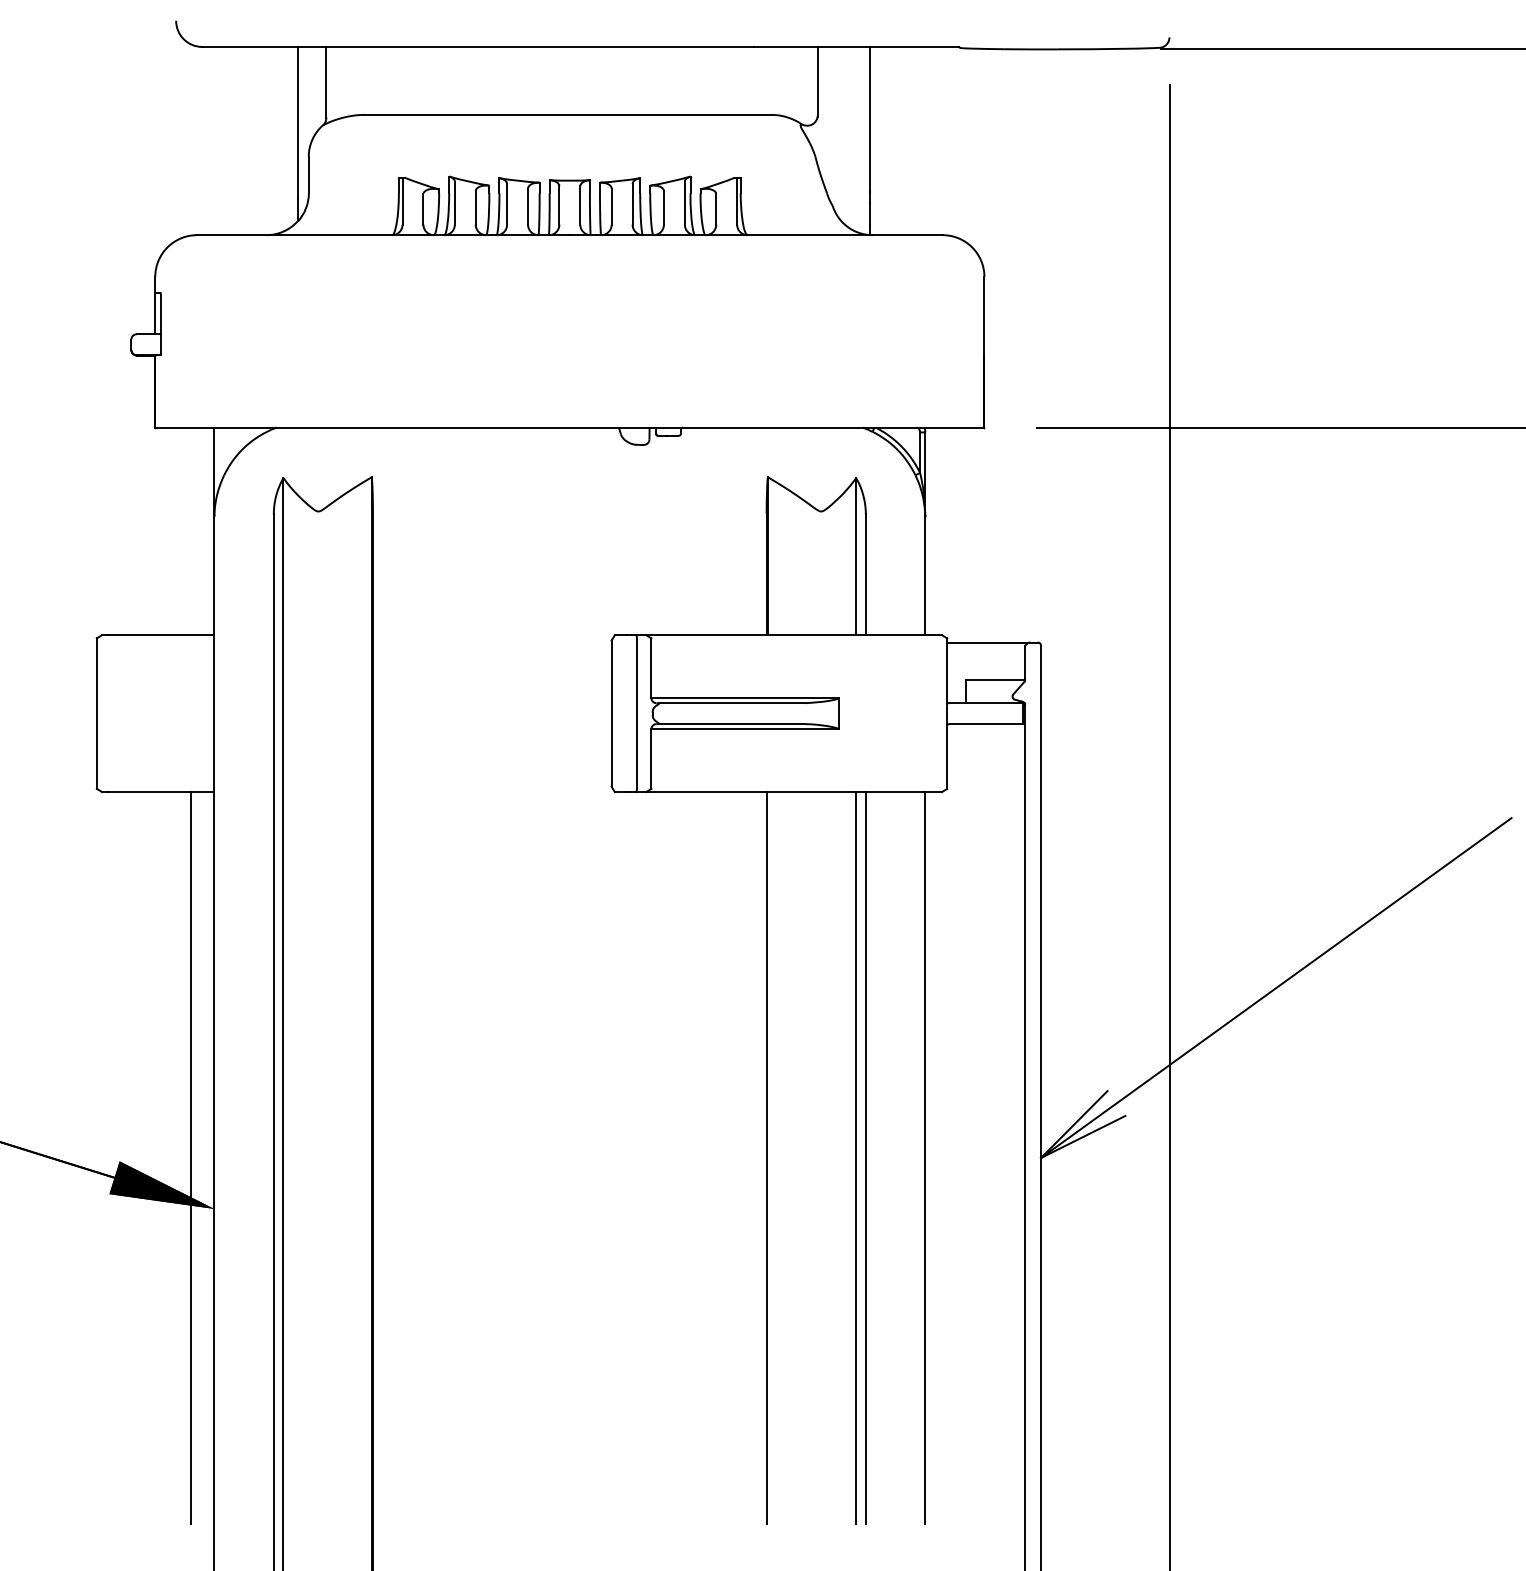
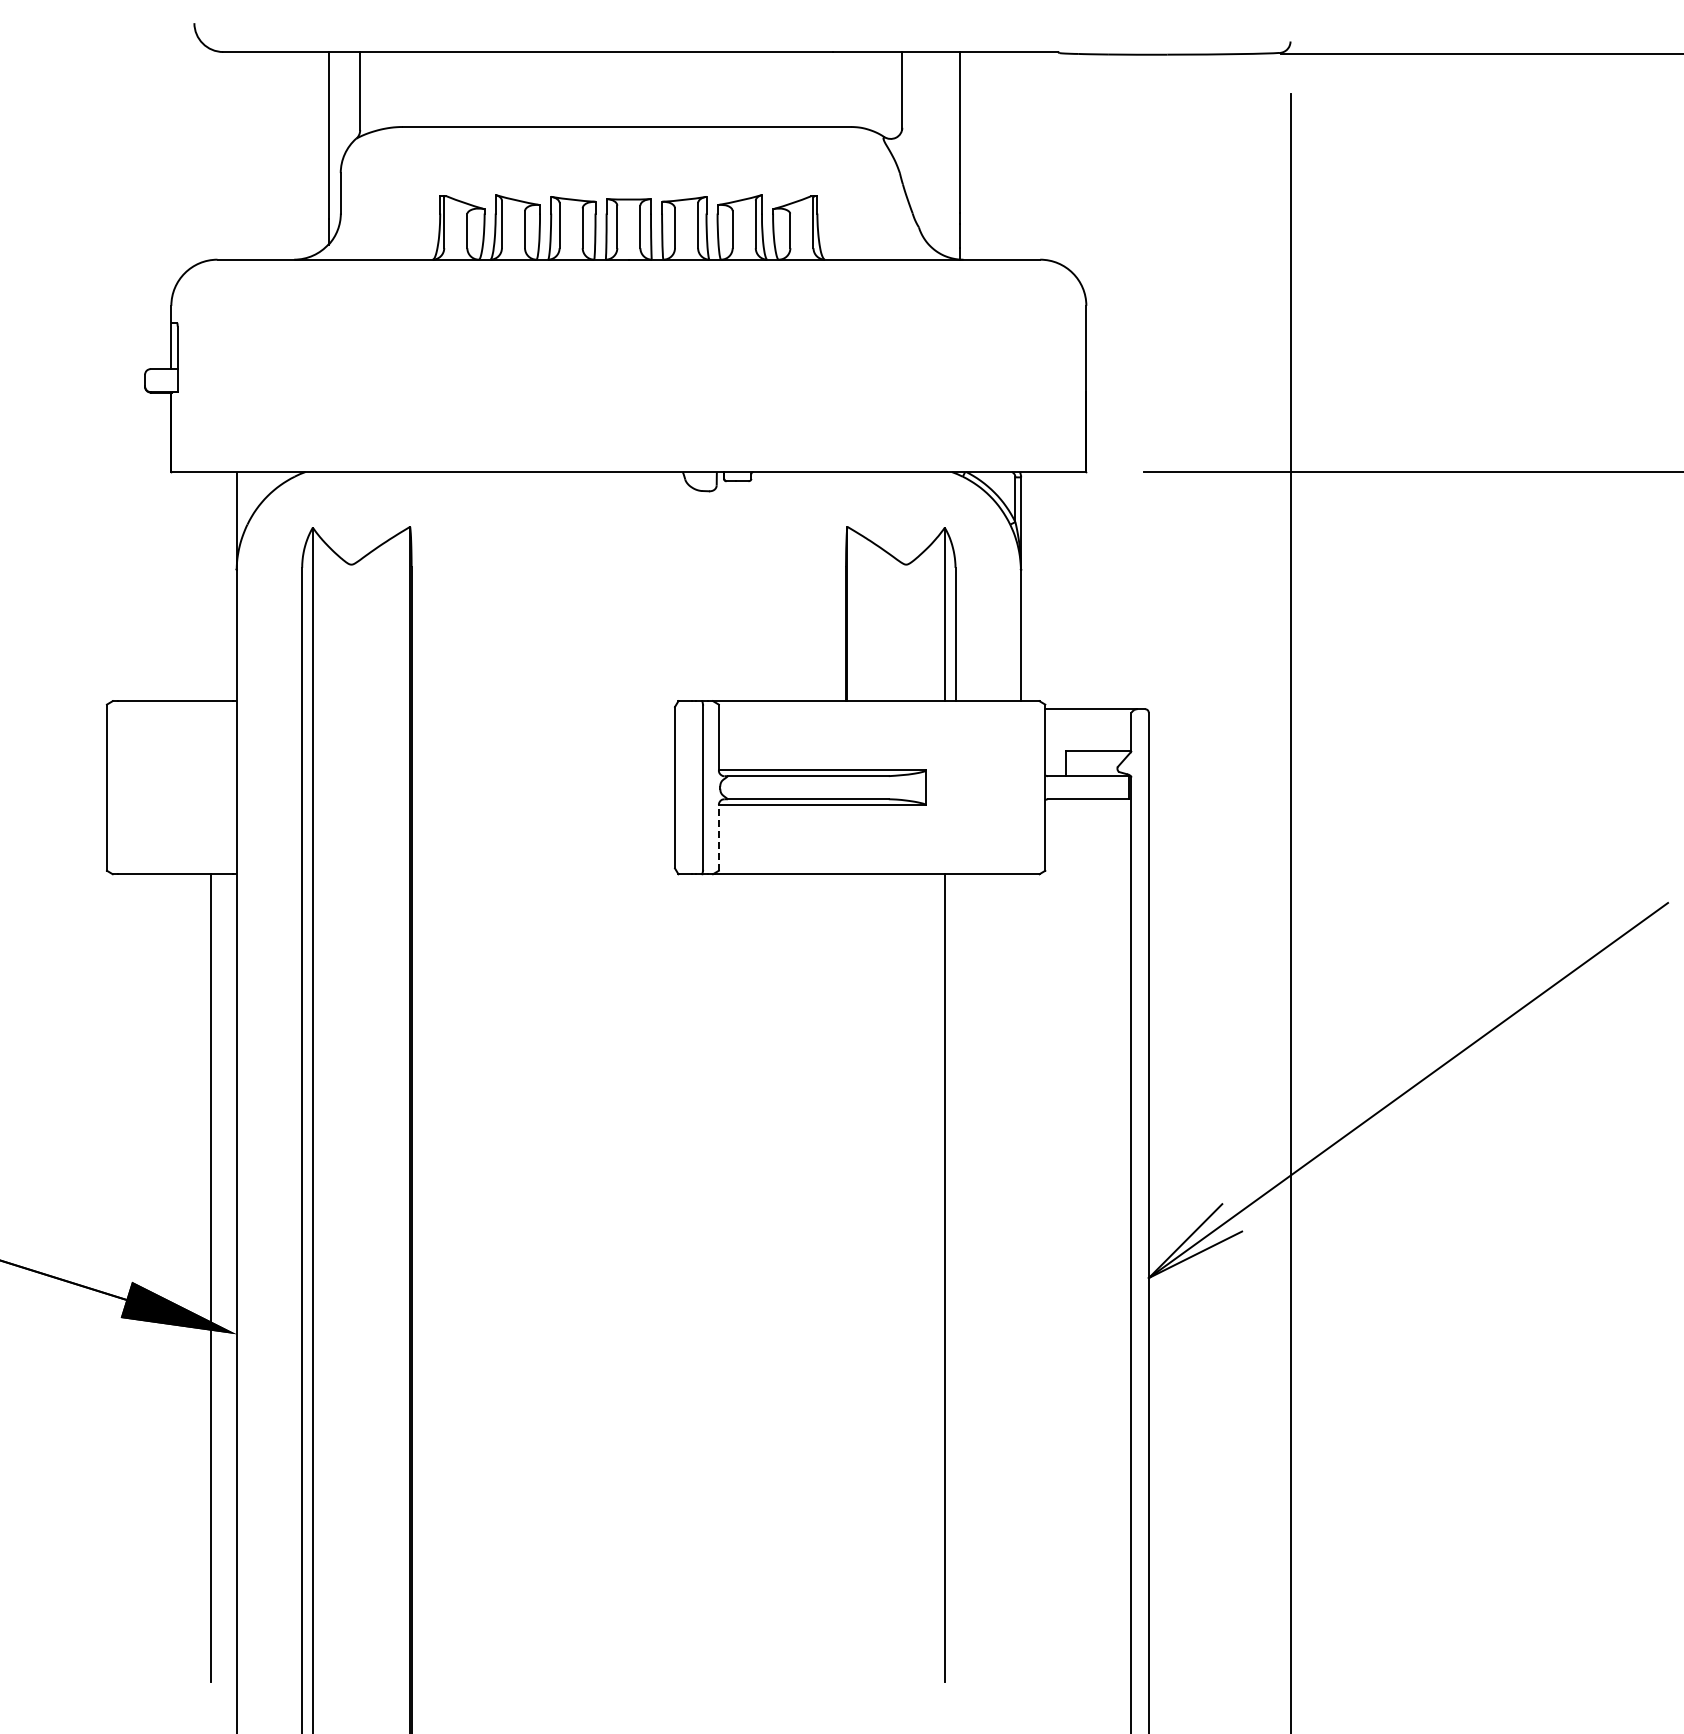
line: (651, 758) -> (718, 837), solid -> dashed
line: (767, 1157) -> (846, 1277), removed
line: (865, 1157) -> (955, 1277), removed
line: (925, 1157) -> (1021, 1277), removed

